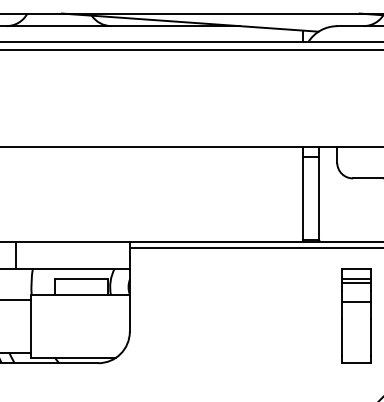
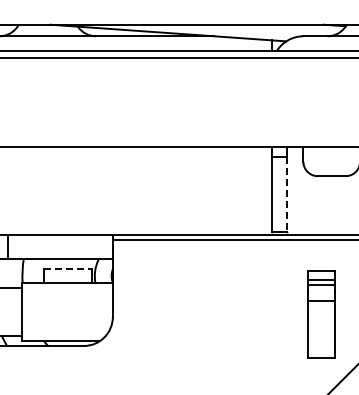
line: (318, 198) -> (286, 194), solid -> dashed
line: (81, 278) -> (68, 268), solid -> dashed
part: (356, 315) -> (321, 314), moved

